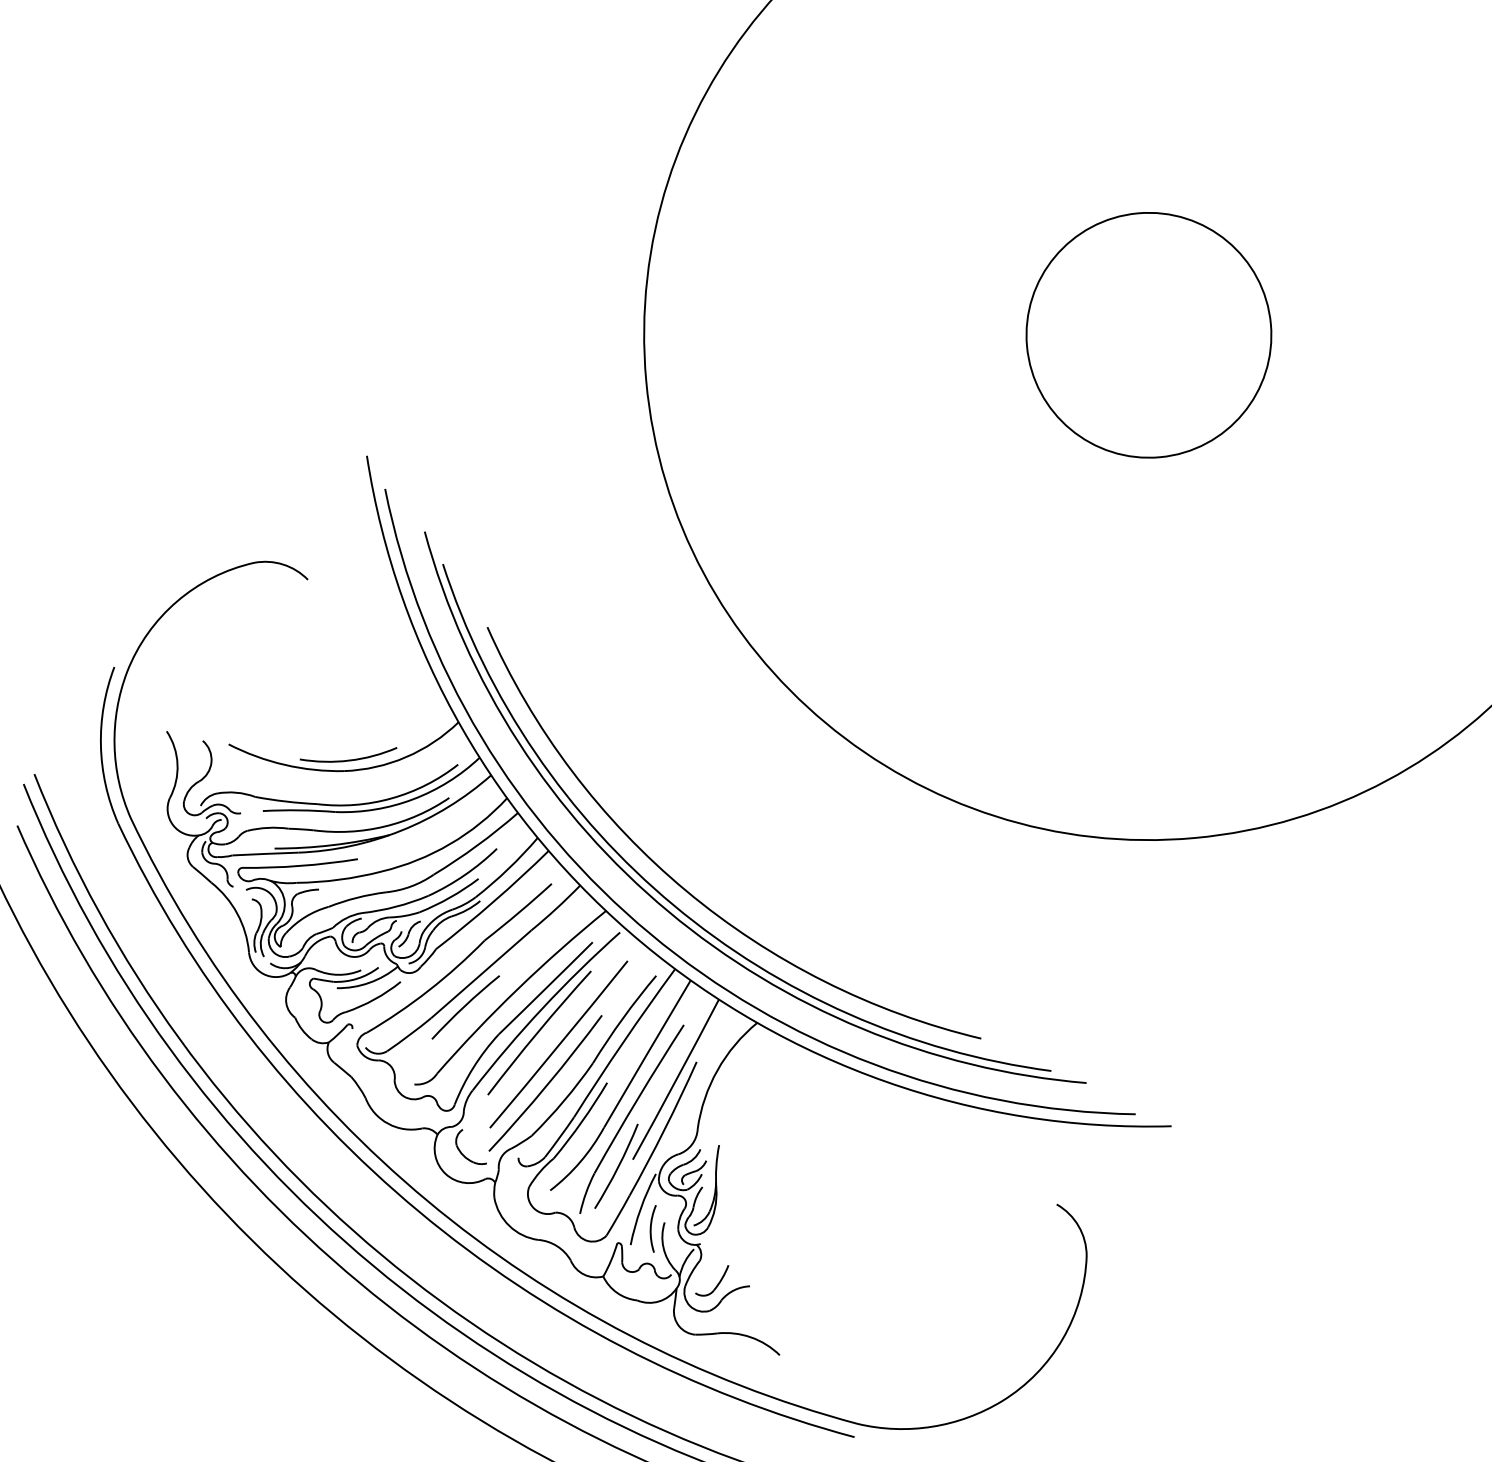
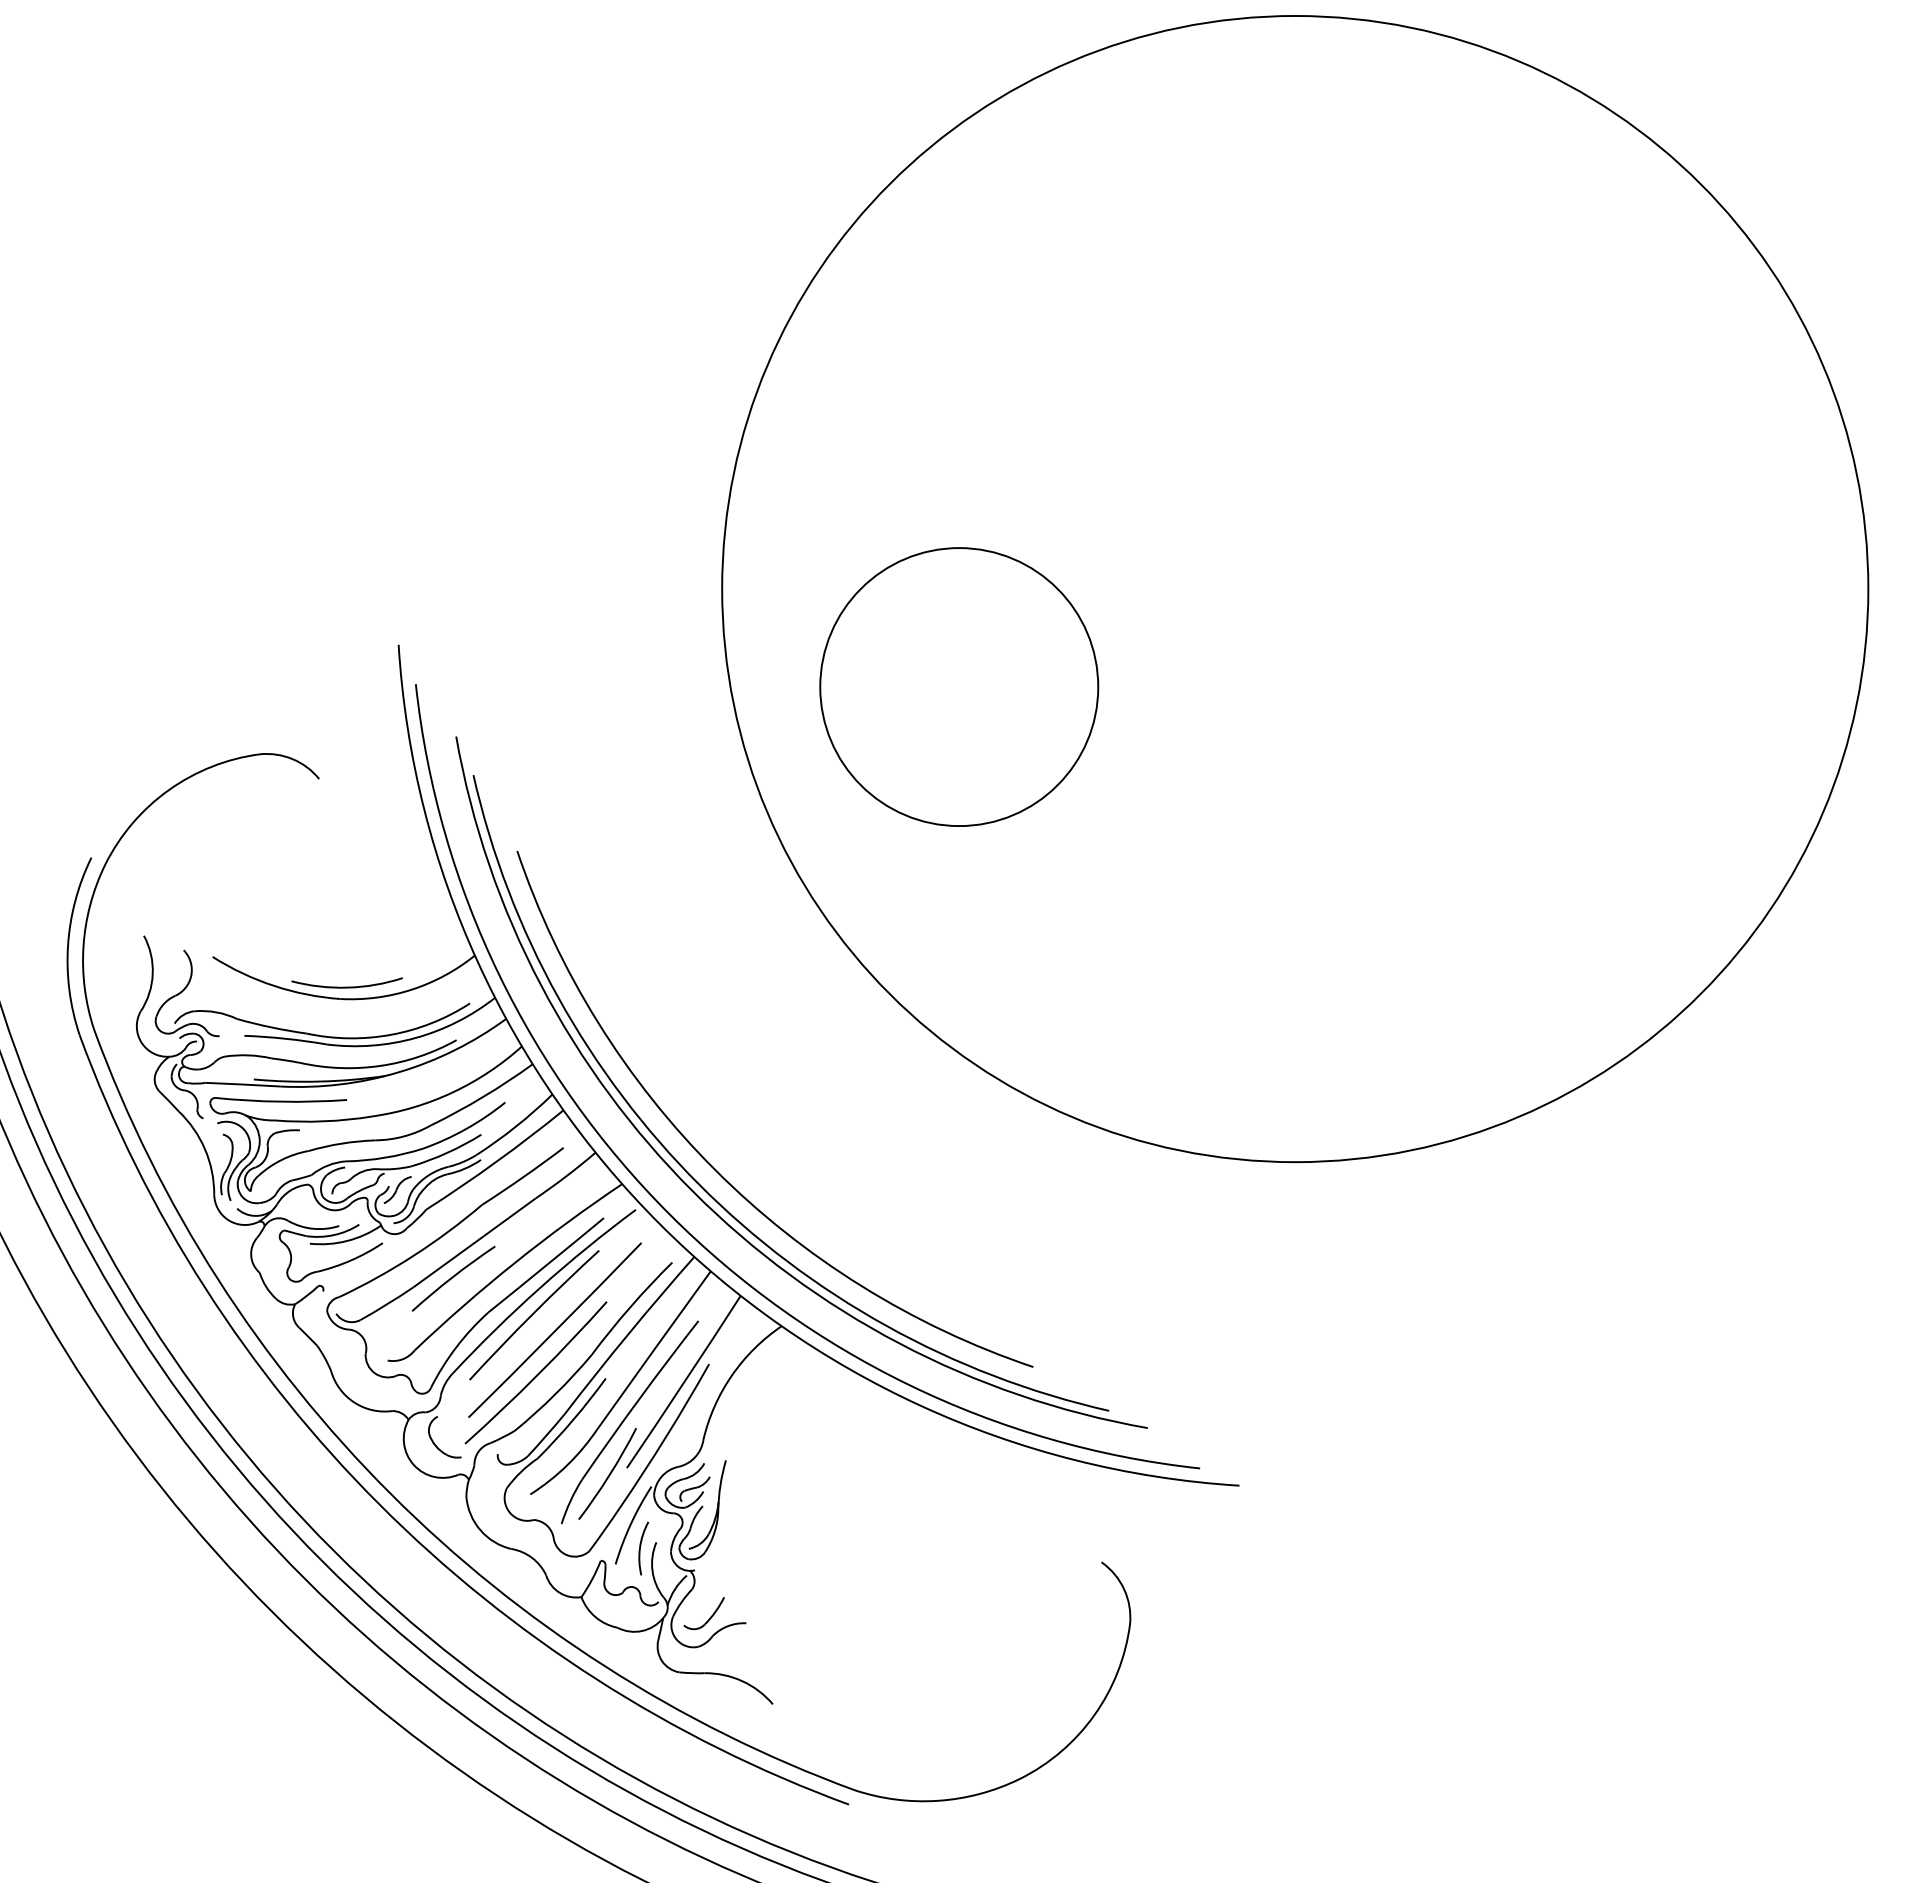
circle: (1149, 334) -> (959, 686), moved

